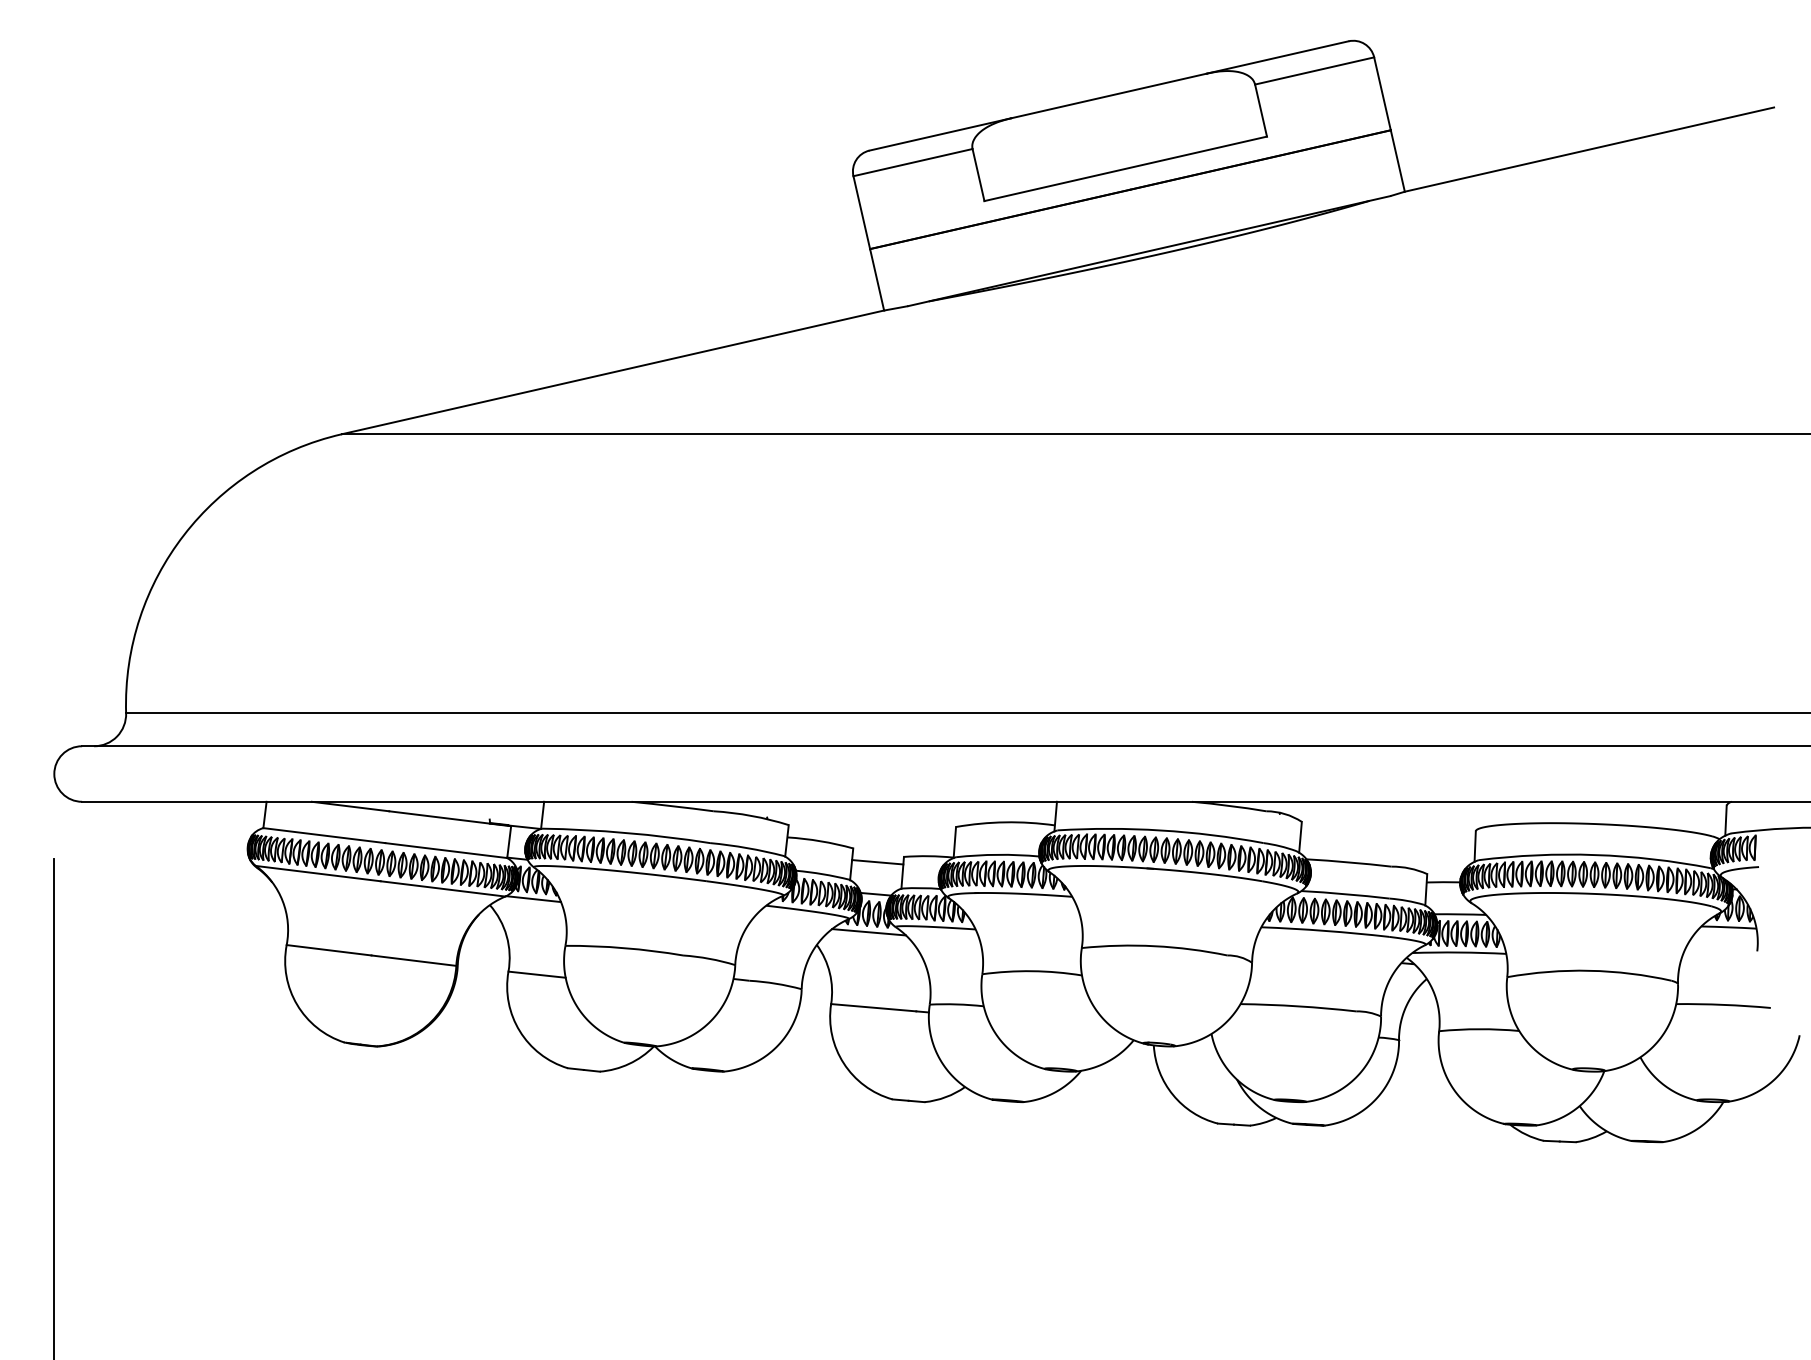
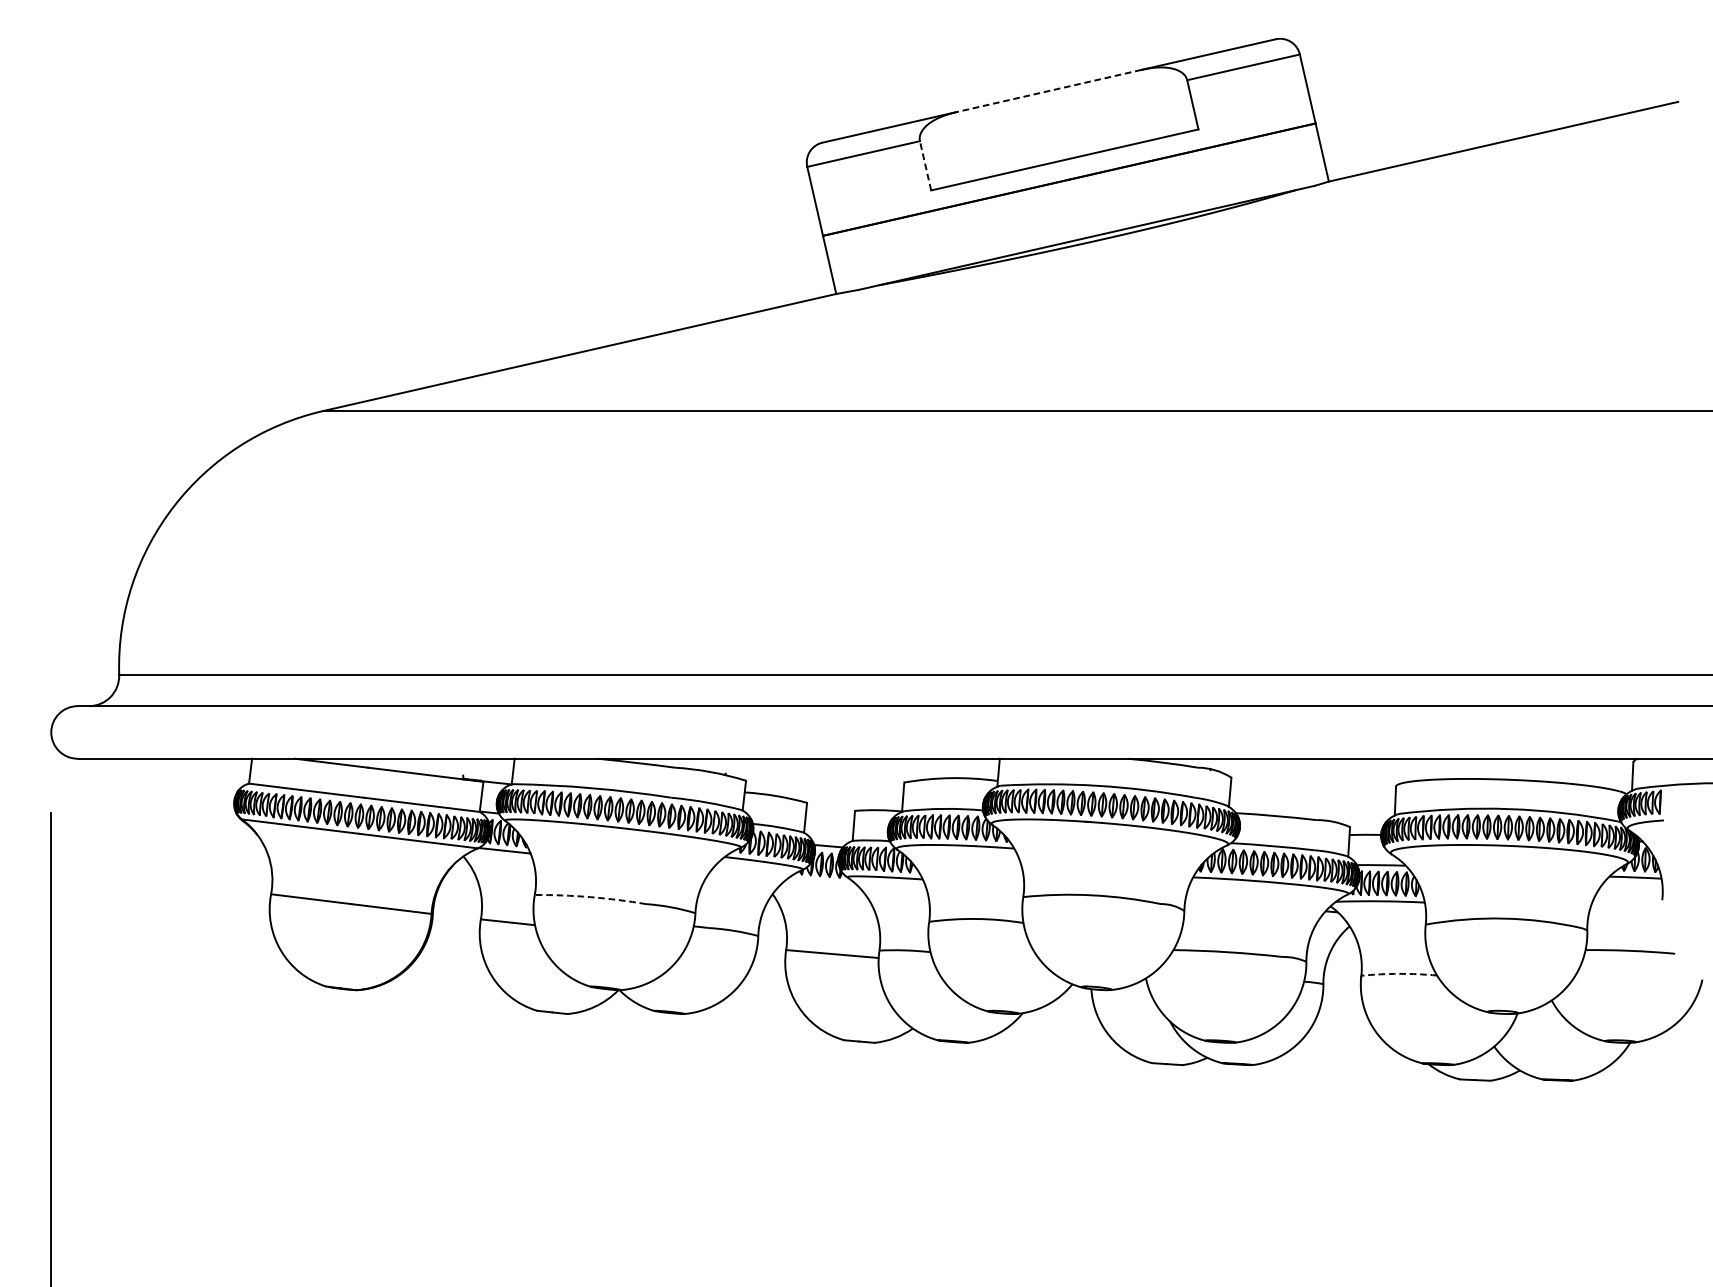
line: (1108, 96) -> (1048, 91), solid -> dashed
line: (978, 175) -> (925, 166), solid -> dashed
line: (877, 862) -> (830, 816), removed
line: (868, 932) -> (821, 882), removed
arc: (624, 948) -> (590, 897), solid -> dashed
arc: (1479, 1029) -> (1399, 974), solid -> dashed

